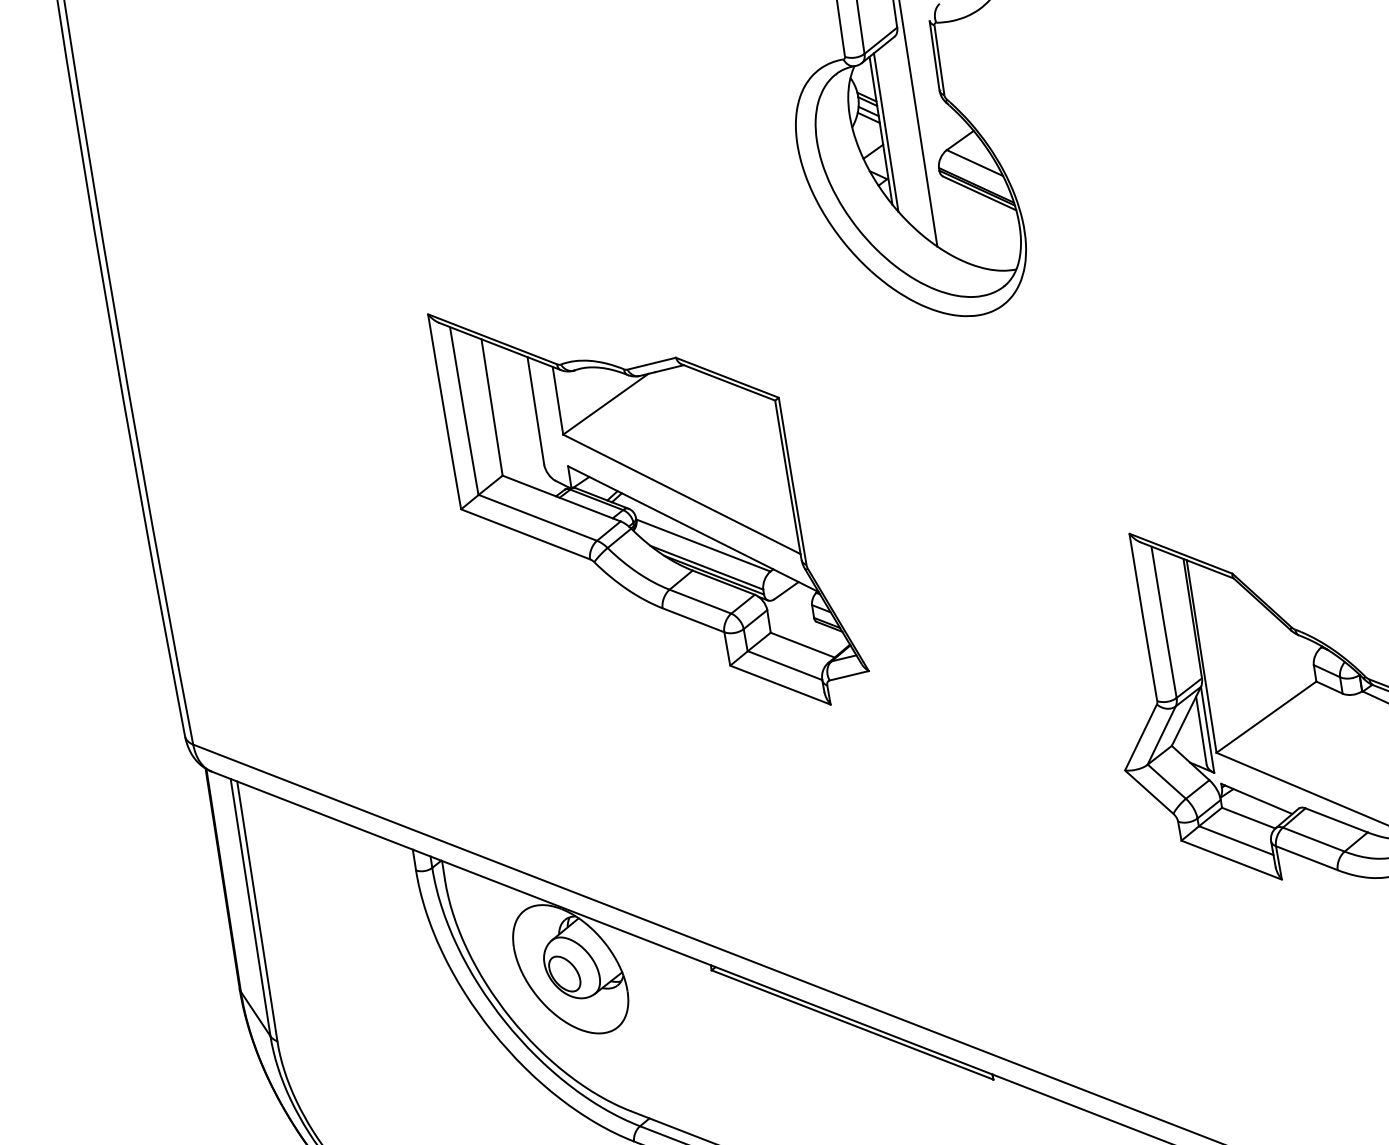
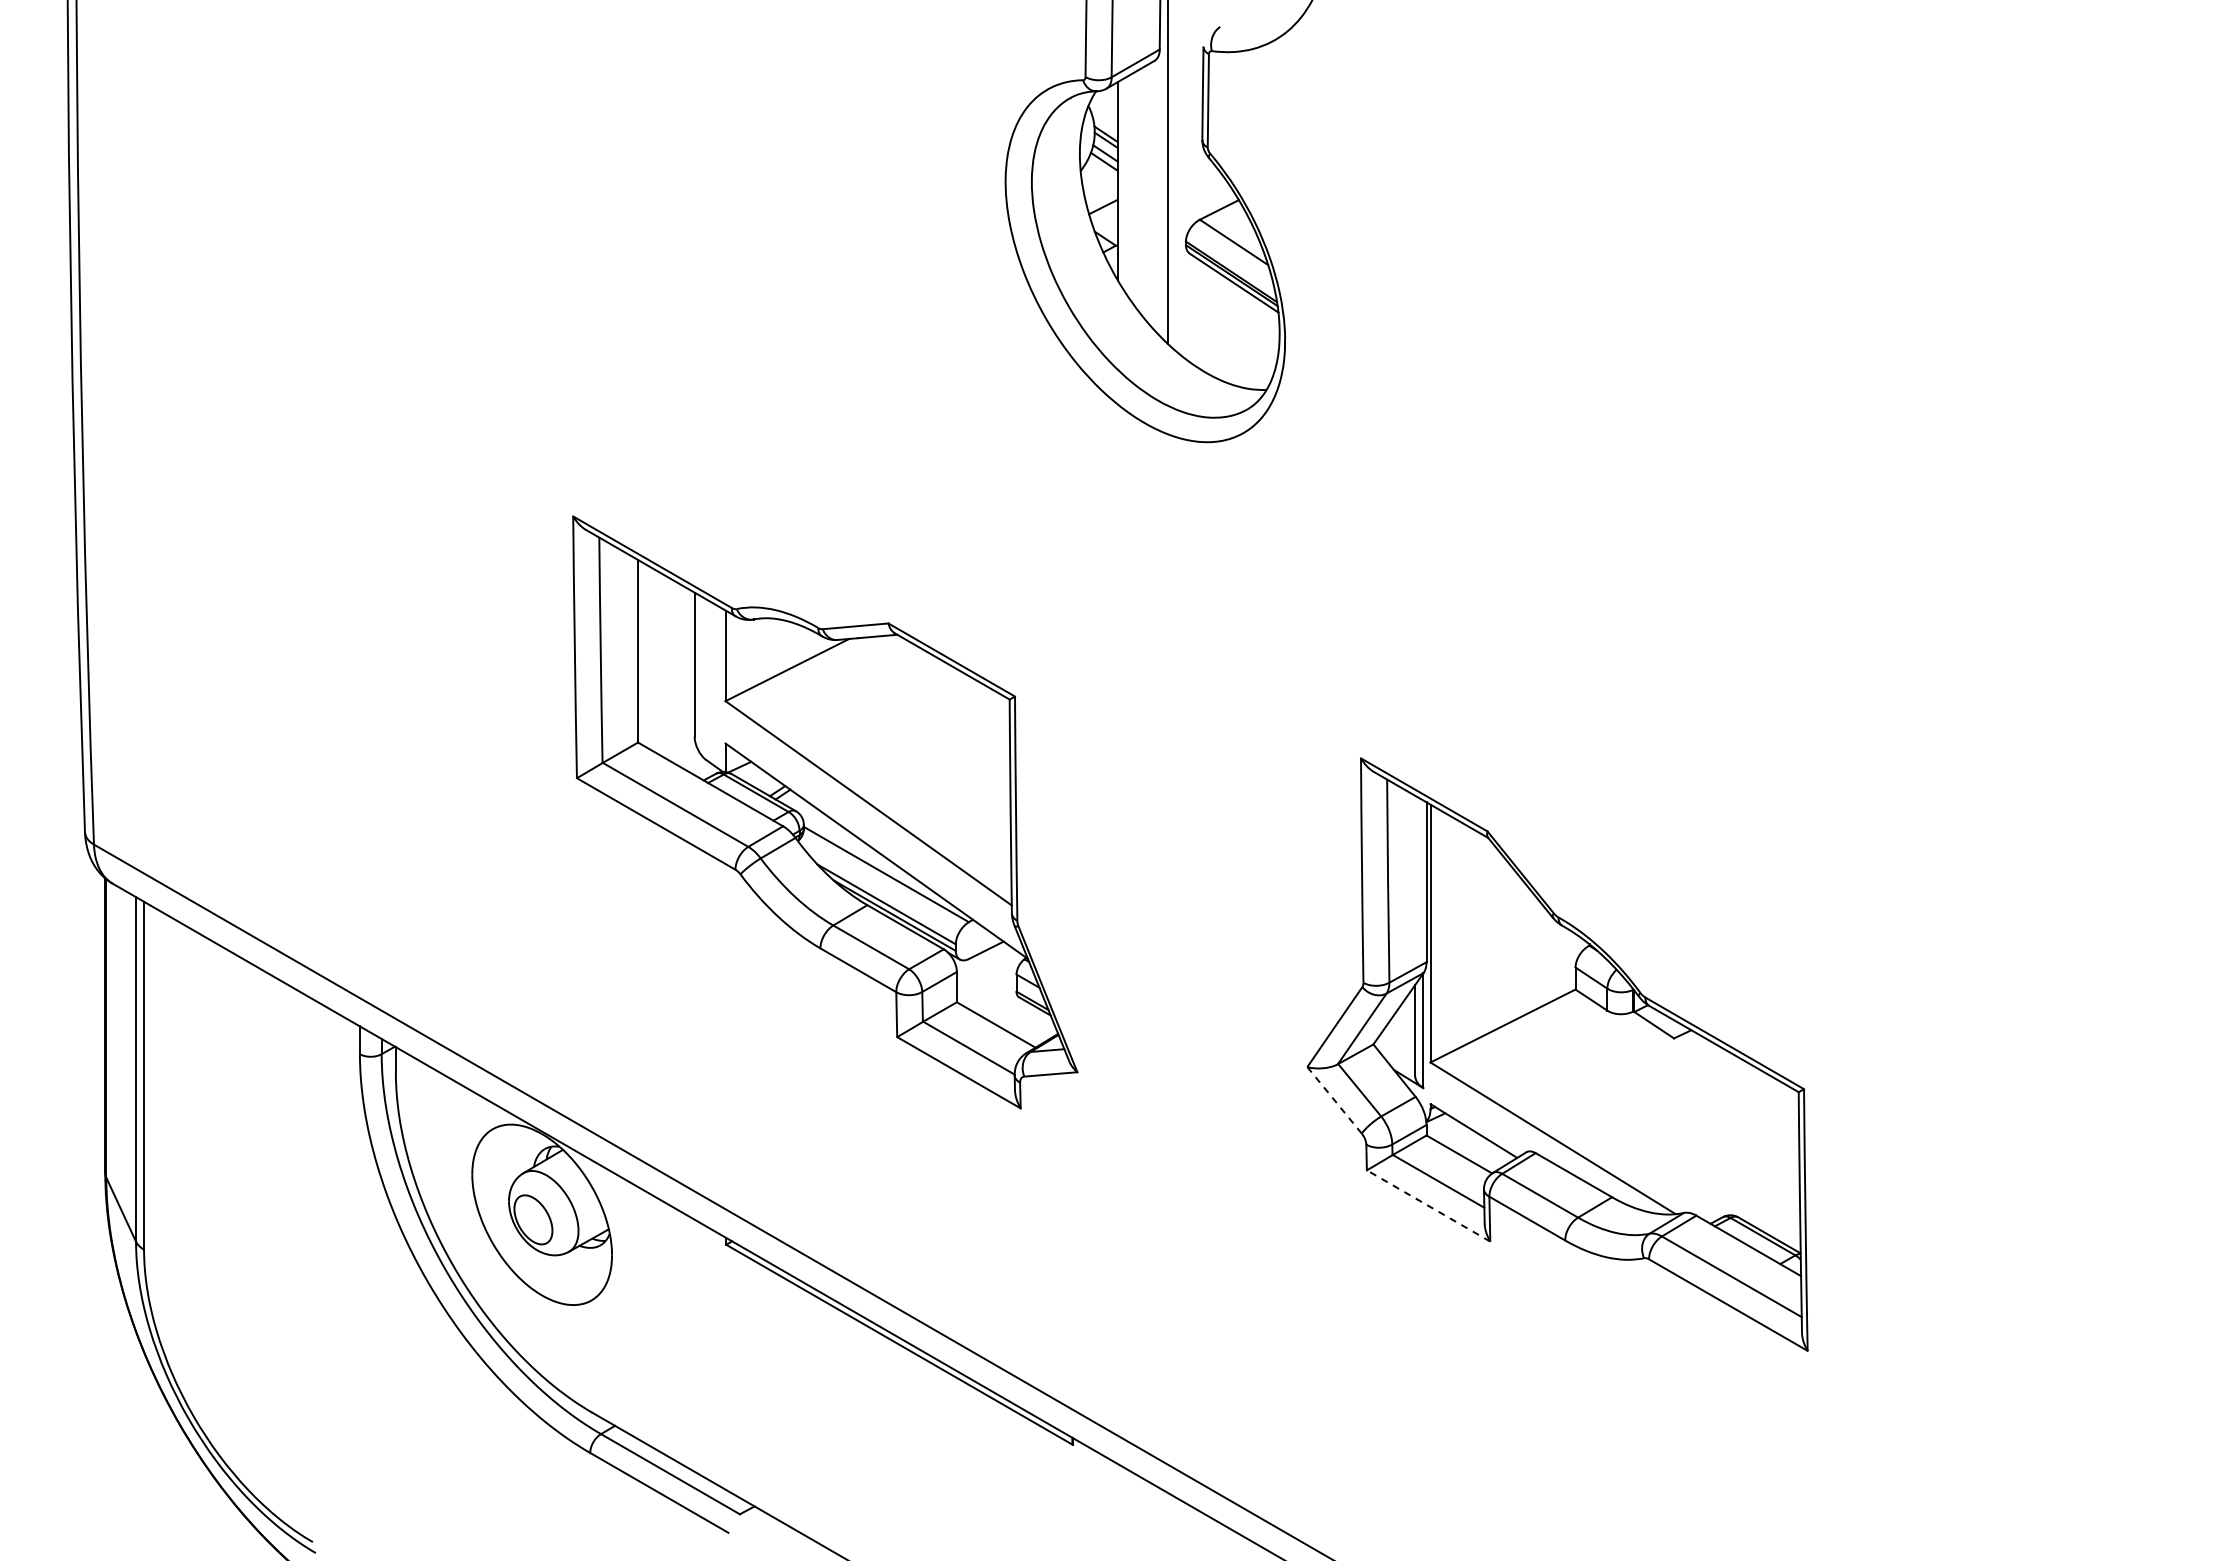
line: (886, 132) -> (1124, 184), removed
part: (650, 506) -> (825, 812), moved
line: (1149, 792) -> (1334, 1100), solid -> dashed
line: (1231, 859) -> (1428, 1205), solid -> dashed

